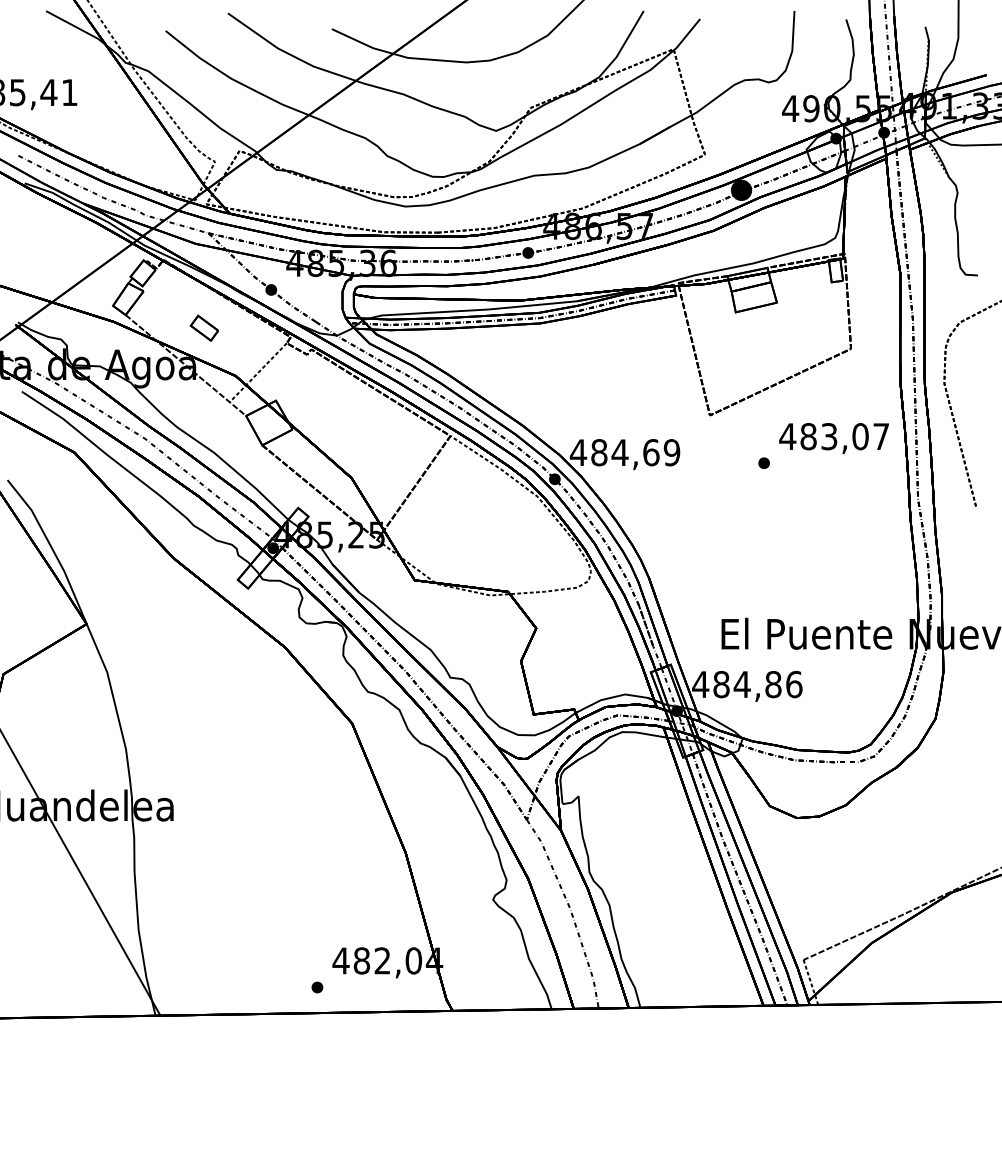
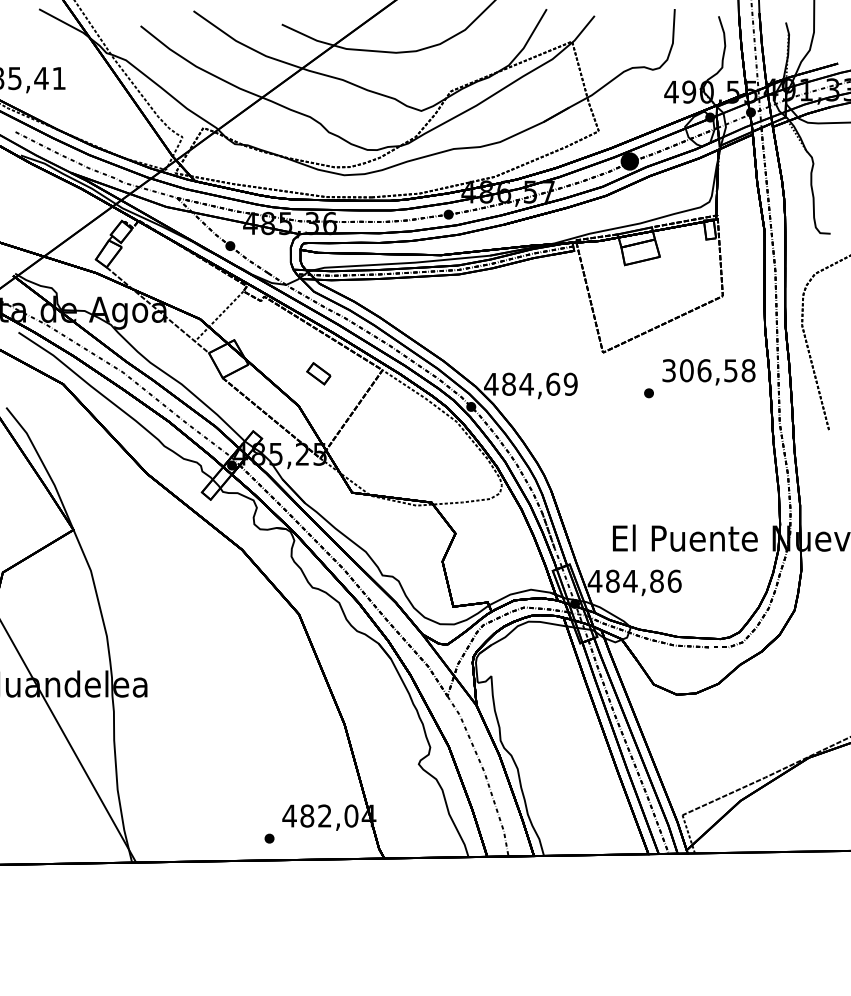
part: (203, 327) -> (318, 373), moved
text: (834, 436) -> (708, 370), 483,07 -> 306,58

